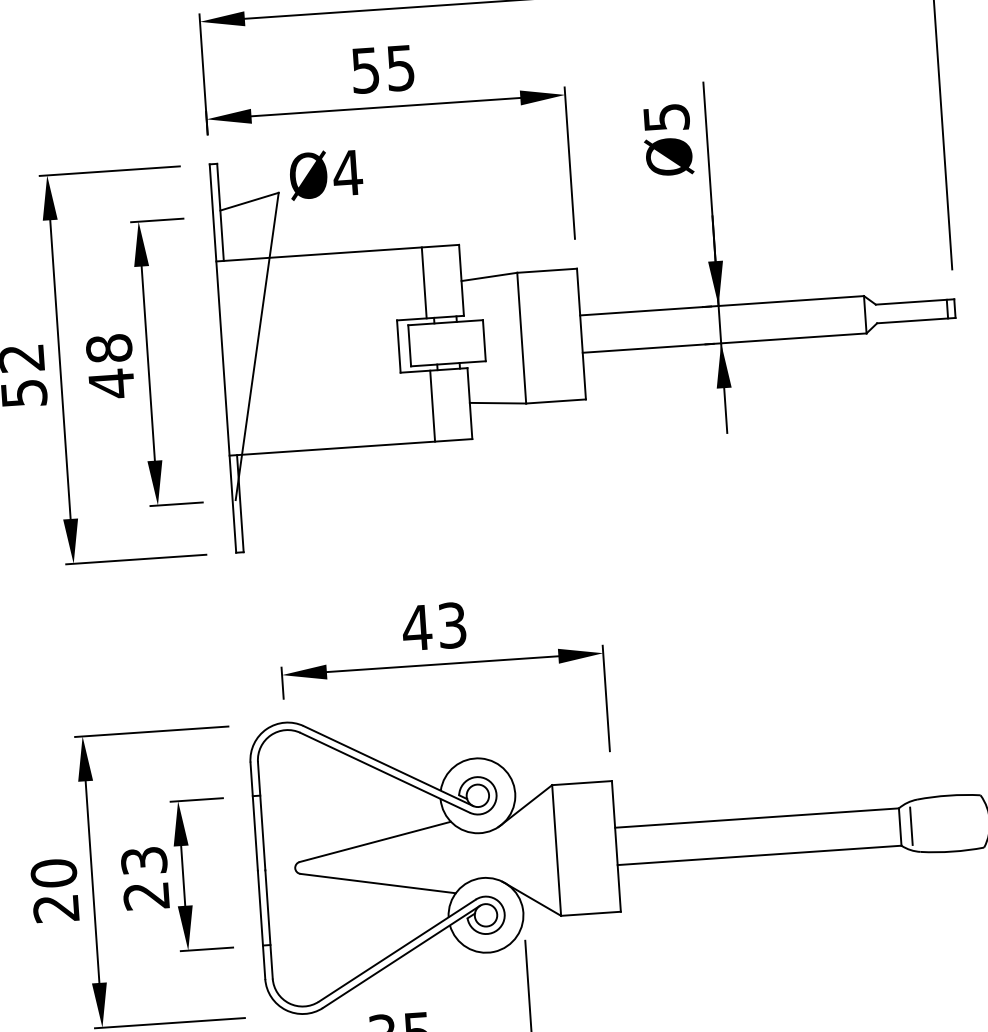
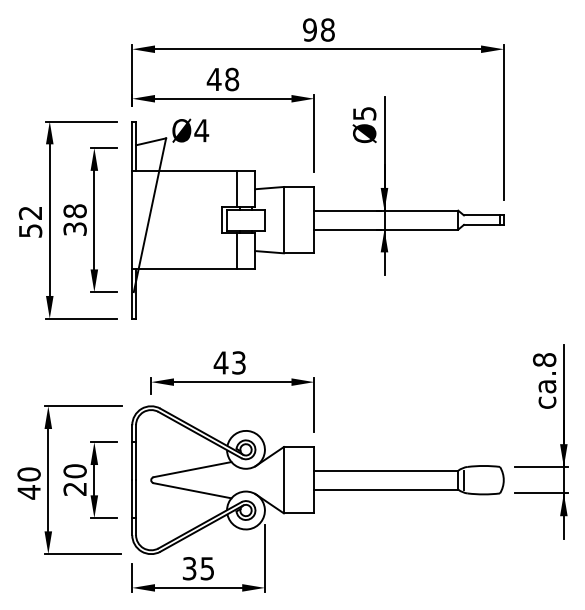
text: (381, 69) -> (222, 79), 55 -> 48
text: (110, 382) -> (74, 228), 48 -> 38
text: (142, 861) -> (74, 471), 23 -> 20
text: (55, 909) -> (28, 492), 20 -> 40

